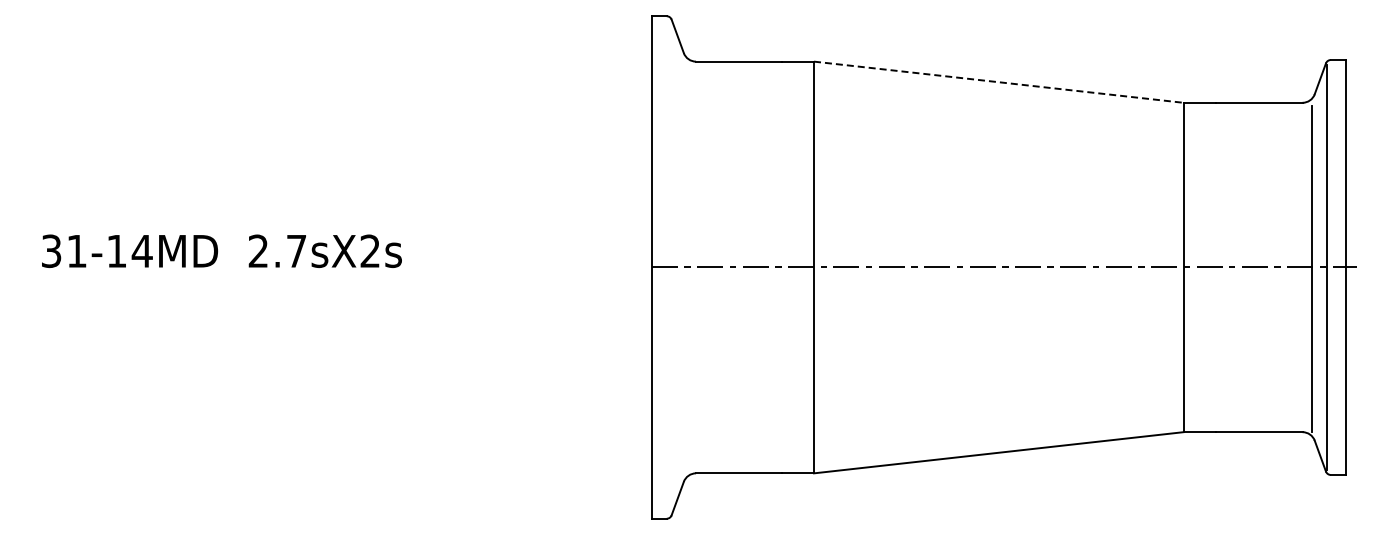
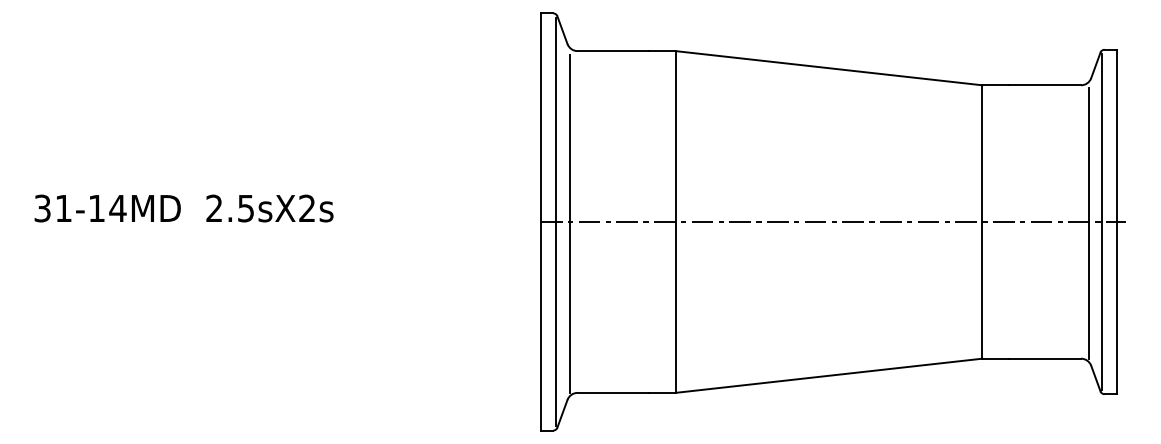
line: (998, 82) -> (828, 68), dashed -> solid
text: (296, 251) -> (245, 208), 2.7sX2s -> 2.5sX2s
line: (670, 266) -> (556, 221), added
line: (686, 269) -> (569, 223), added

